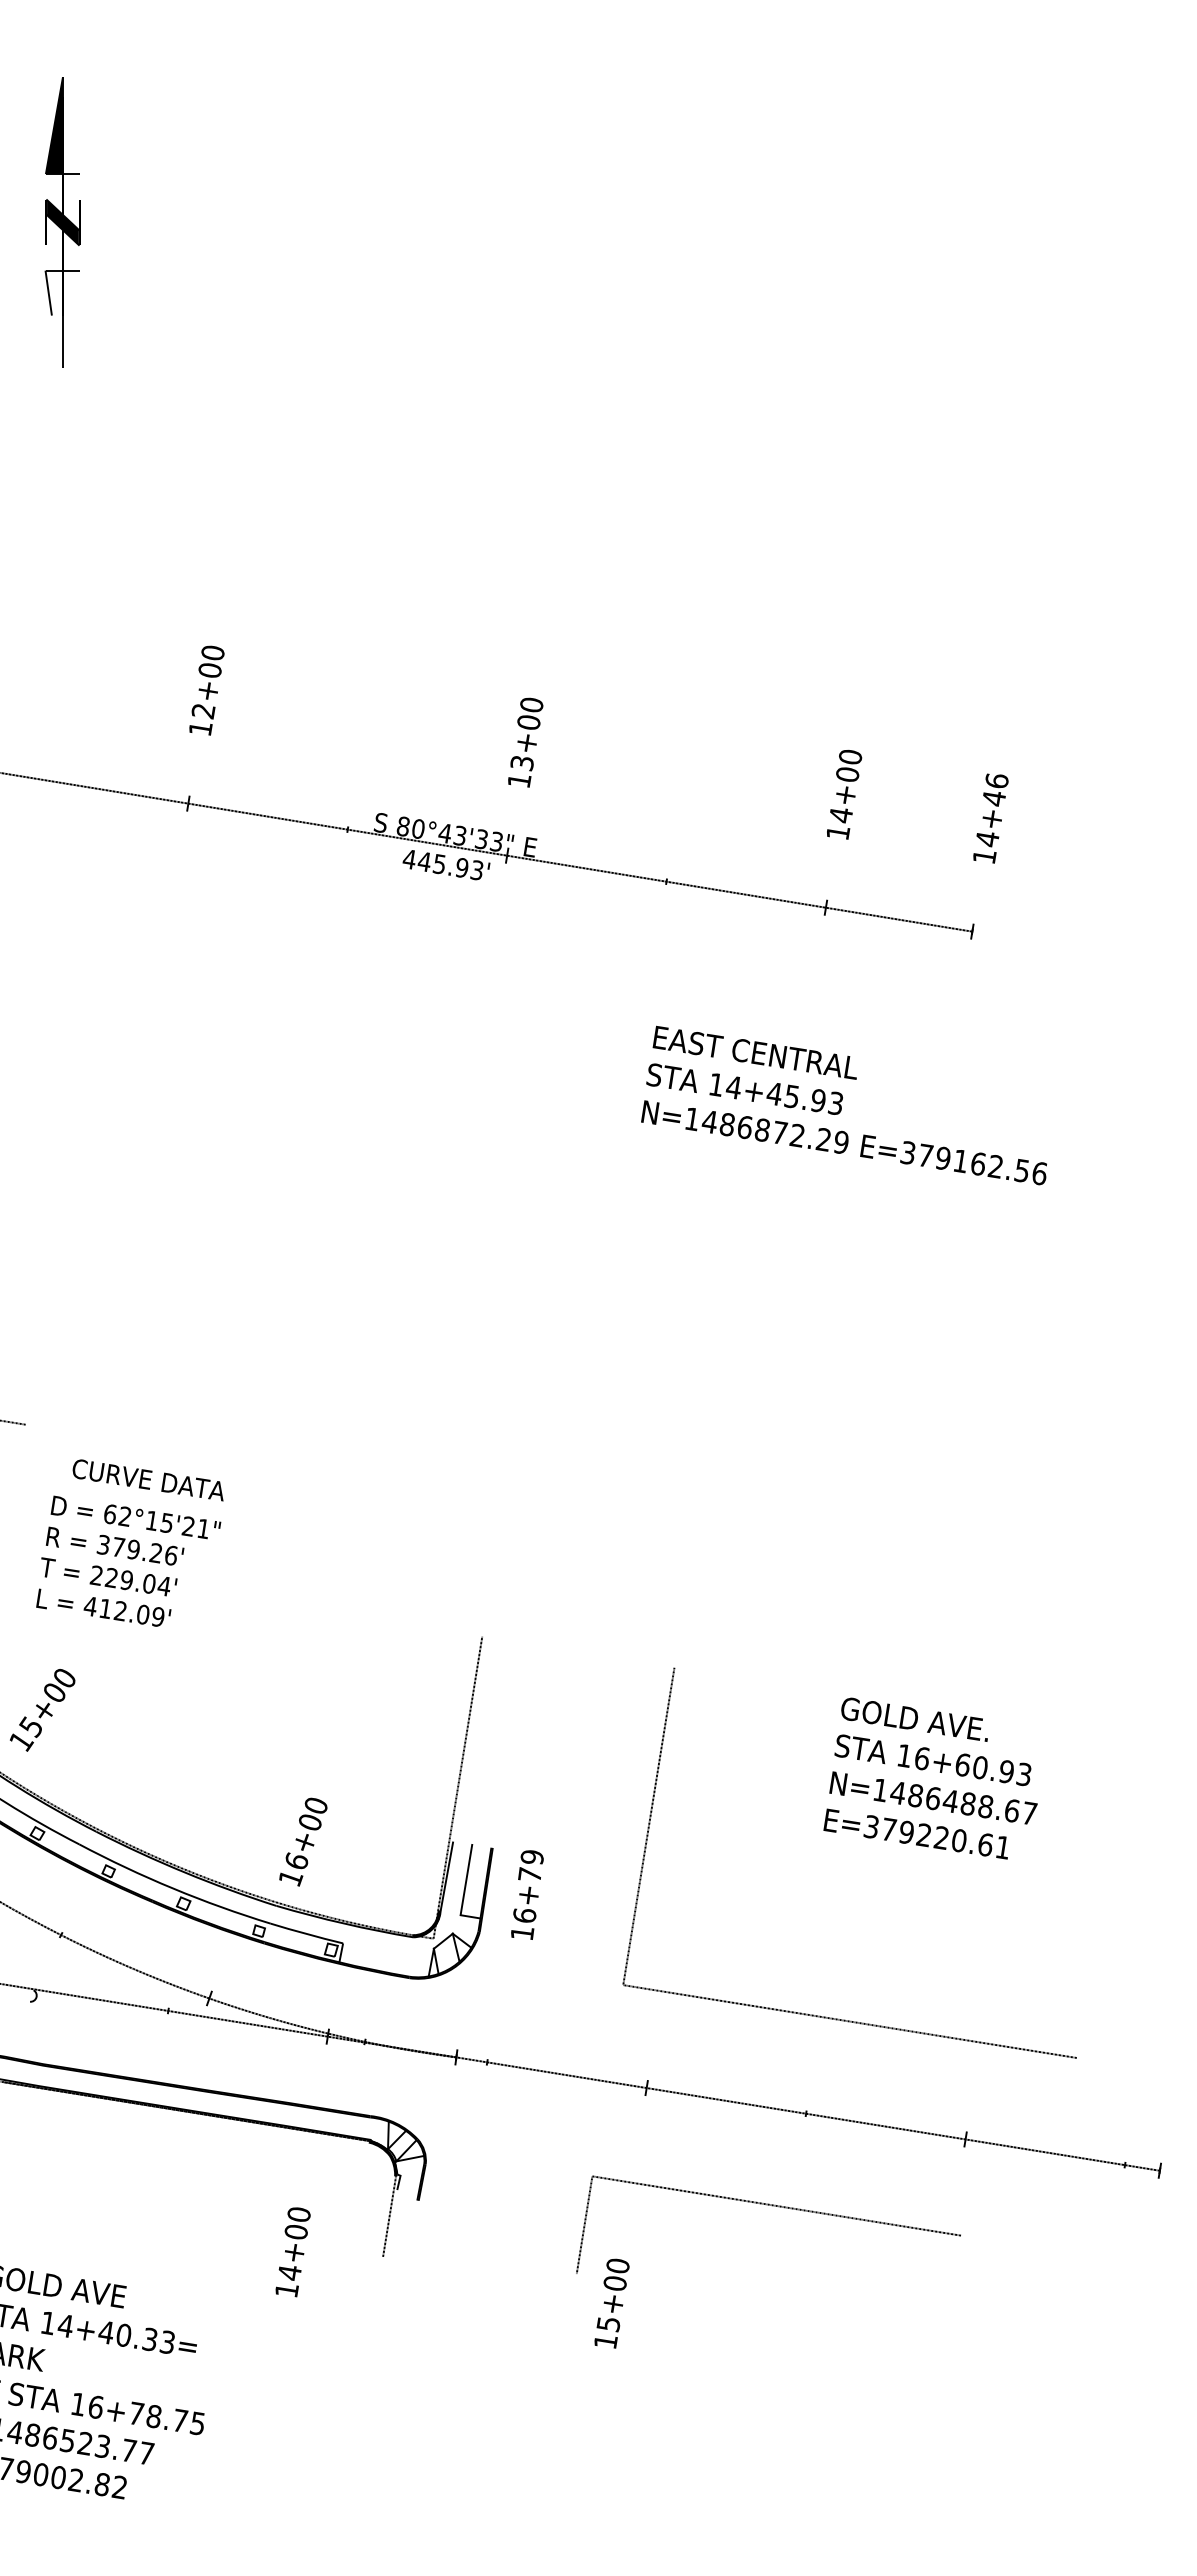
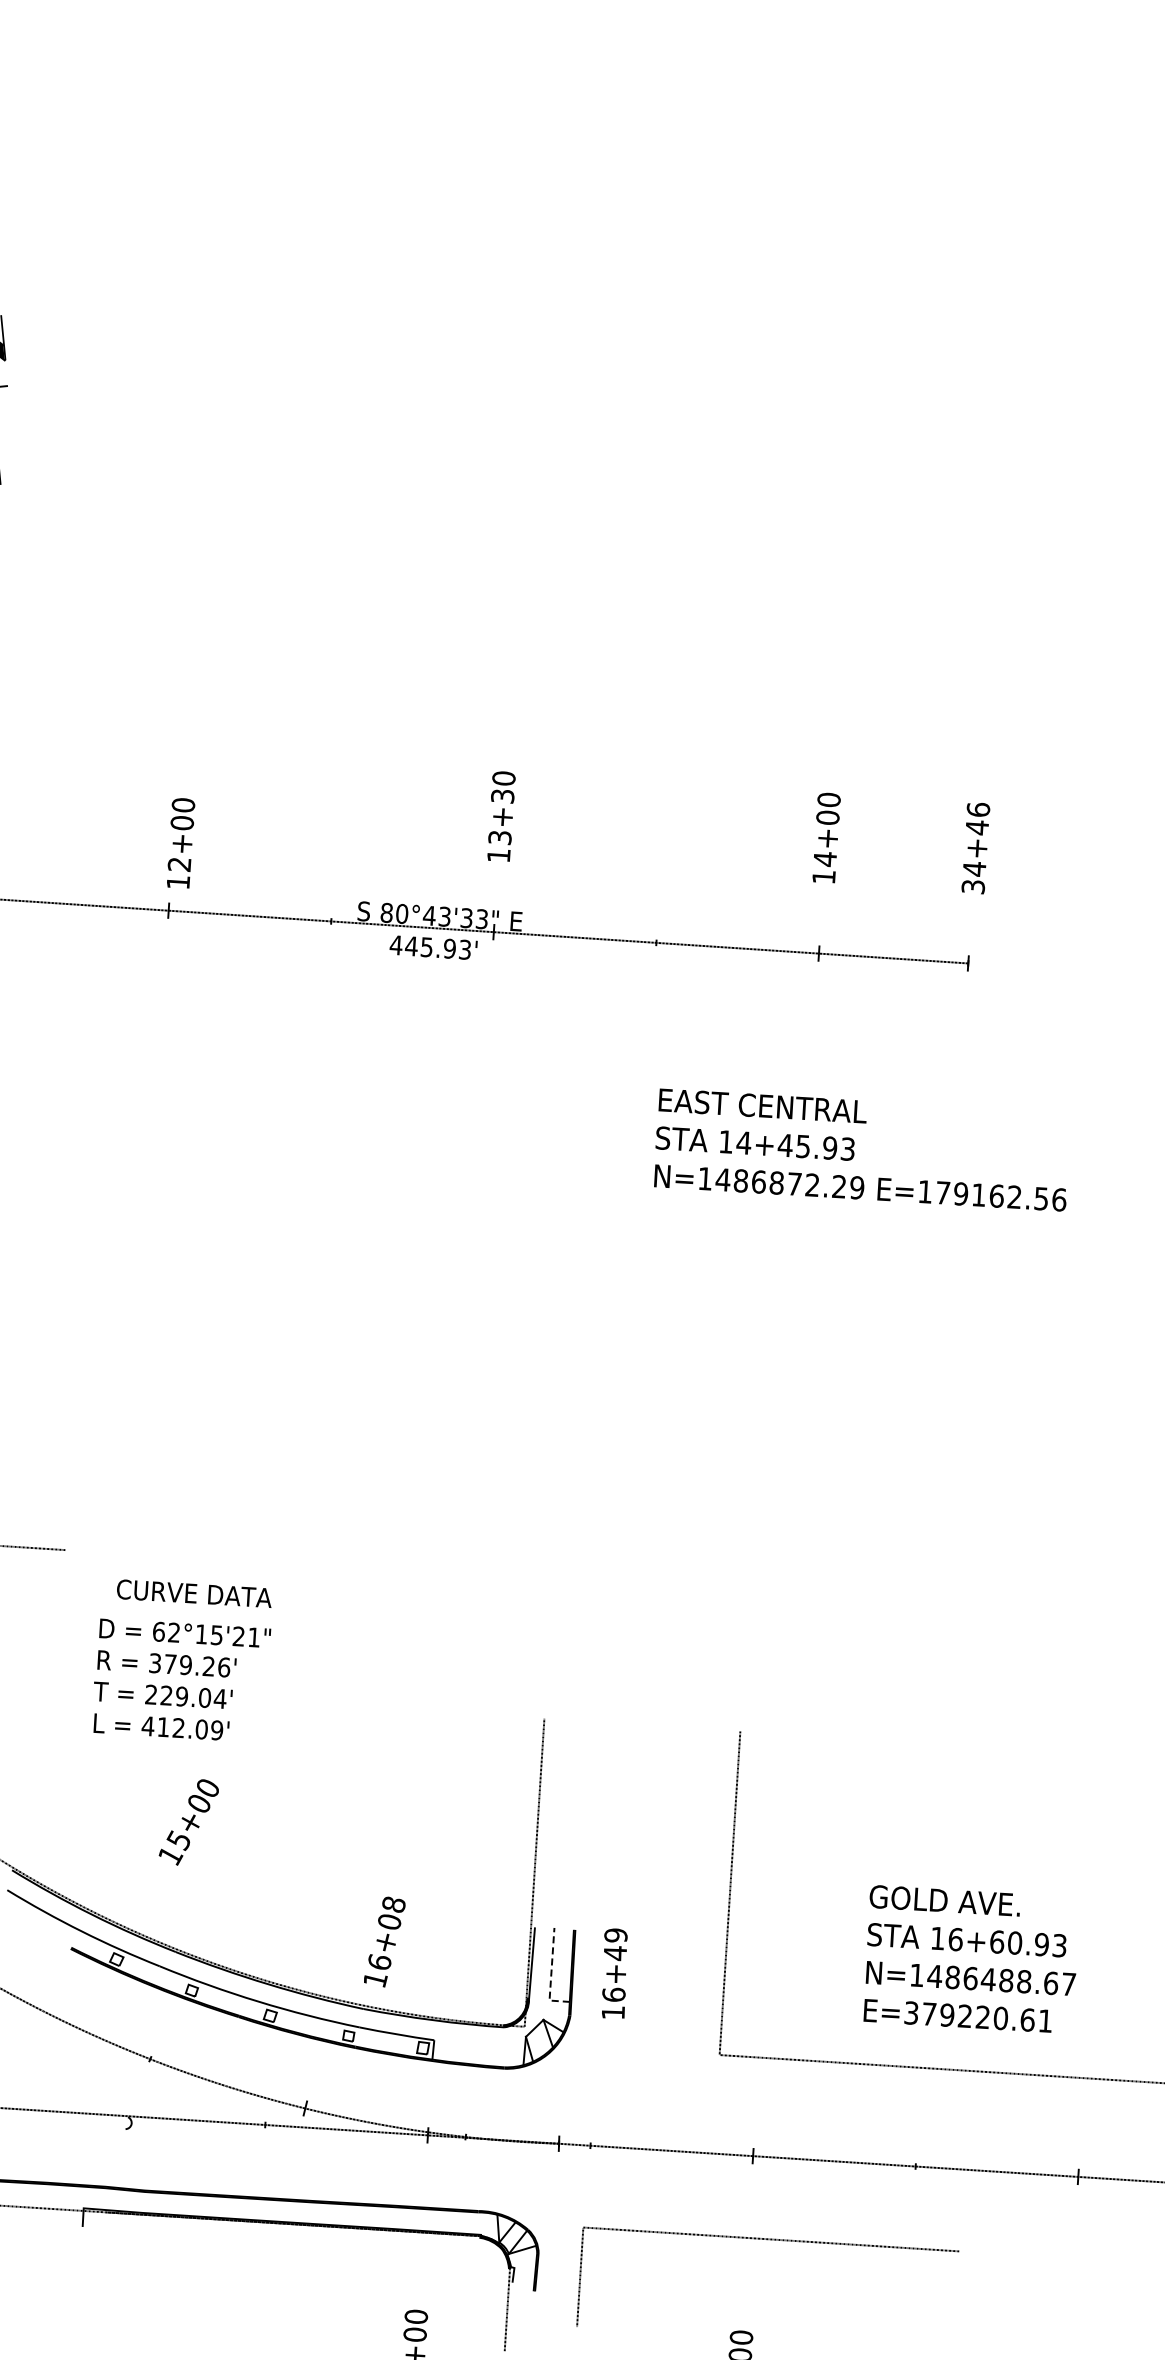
text: (206, 690) -> (180, 843), moved
text: (528, 722) -> (502, 796), 13+00 -> 13+30
text: (984, 856) -> (973, 886), 14+46 -> 34+46
text: (907, 1152) -> (924, 1191), E=379162.56 -> E=179162.56
text: (42, 1710) -> (188, 1822), moved
text: (930, 1778) -> (965, 1958), moved
text: (315, 1805) -> (393, 1904), 16+00 -> 16+08
text: (529, 1874) -> (614, 1953), 16+79 -> 16+49
line: (464, 1889) -> (550, 1974), solid -> dashed
line: (772, 2206) -> (767, 2240), moved

